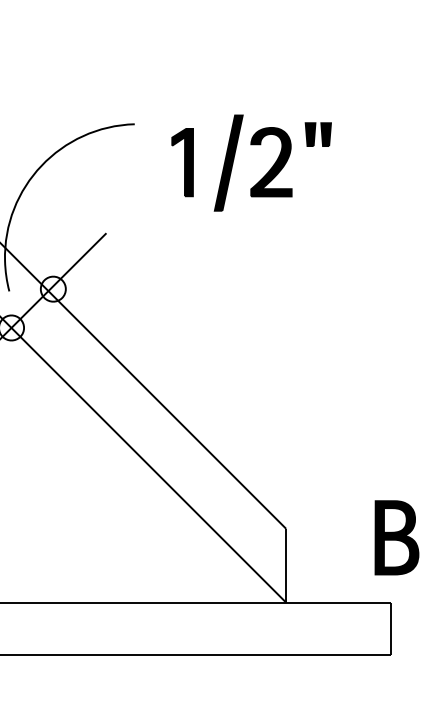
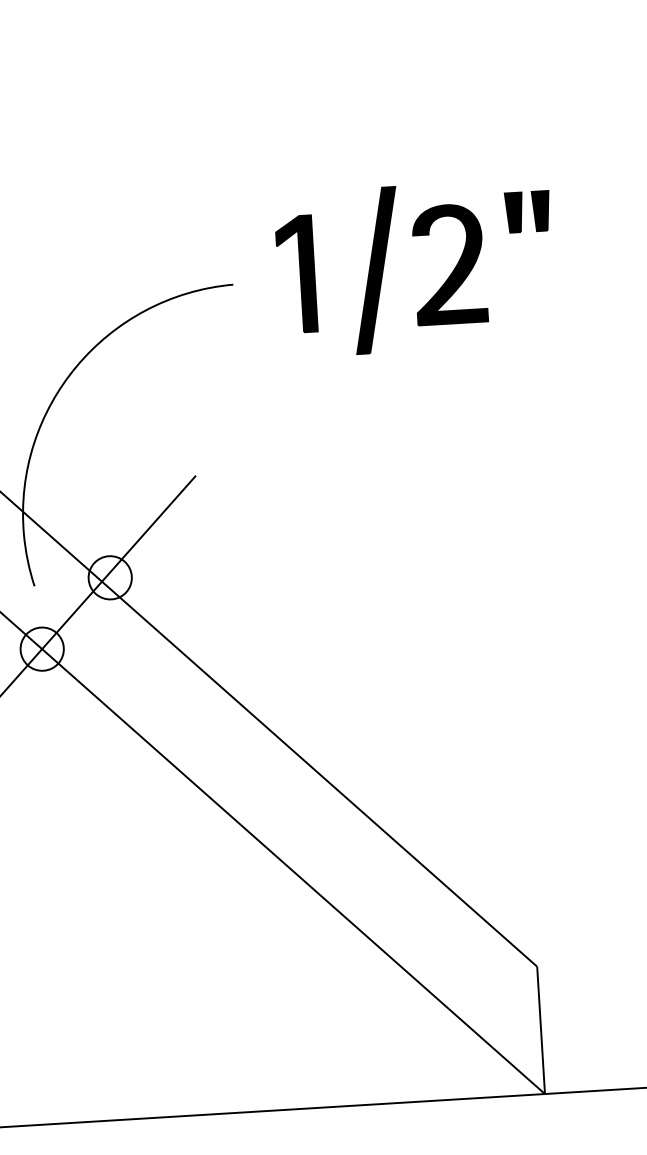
part: (251, 145) -> (413, 237), moved

